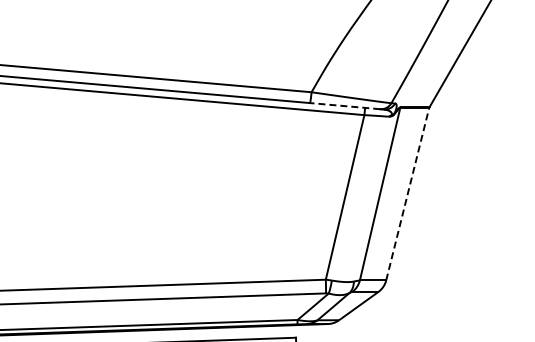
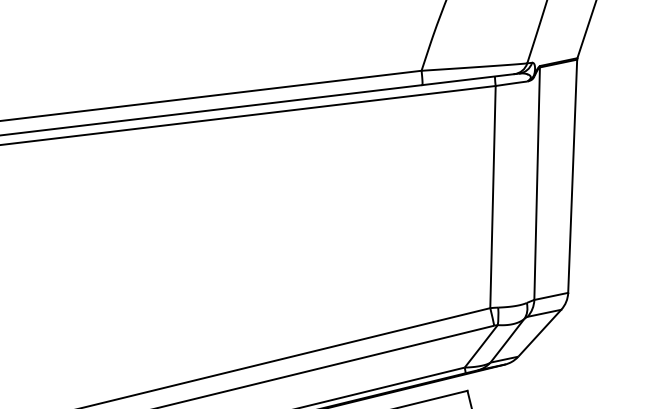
line: (344, 106) -> (467, 80), dashed -> solid
line: (407, 194) -> (572, 176), dashed -> solid

